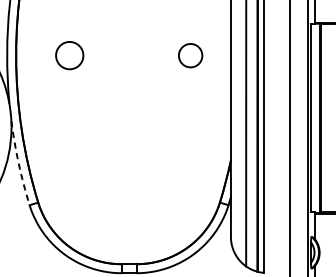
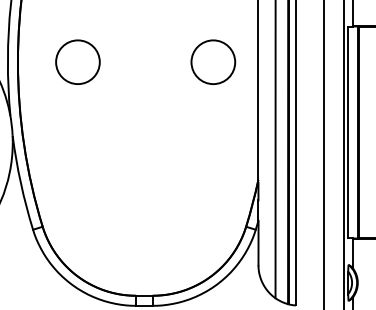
circle: (69, 55) -> (77, 61), size x1.43
circle: (190, 55) -> (213, 62), size x1.67
arc: (18, 163) -> (20, 183), dashed -> solid

